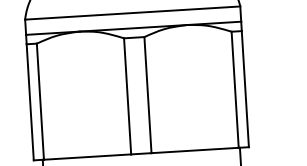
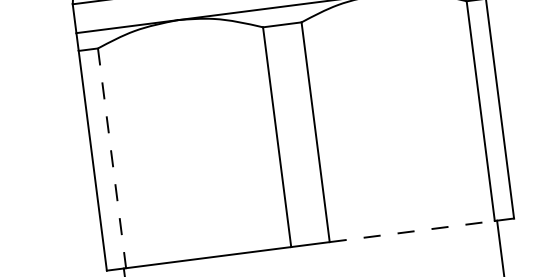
line: (40, 102) -> (112, 159), solid -> dashed
line: (195, 150) -> (412, 231), solid -> dashed

